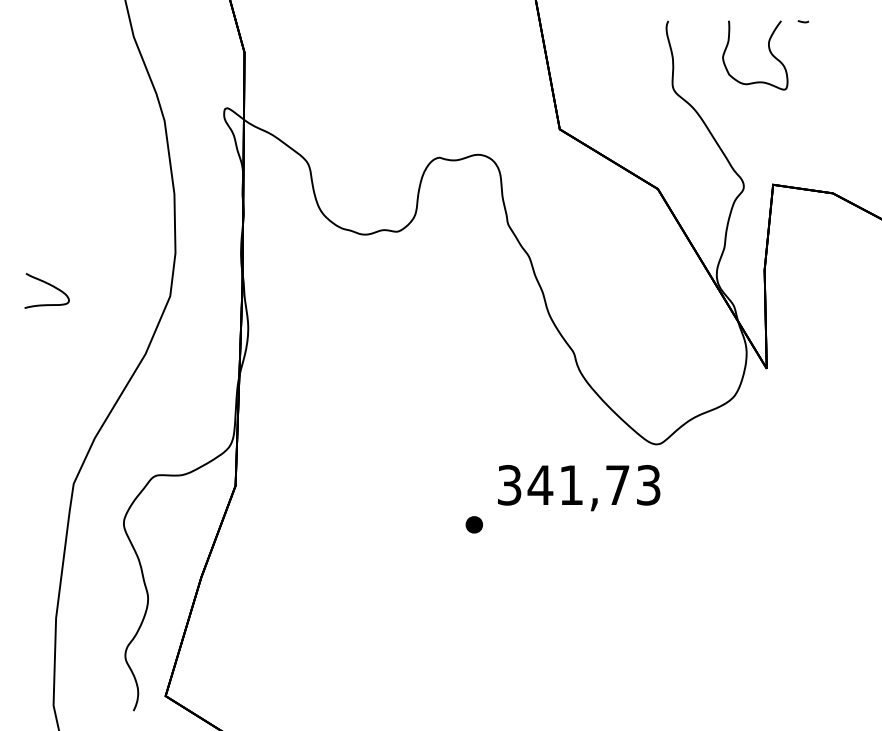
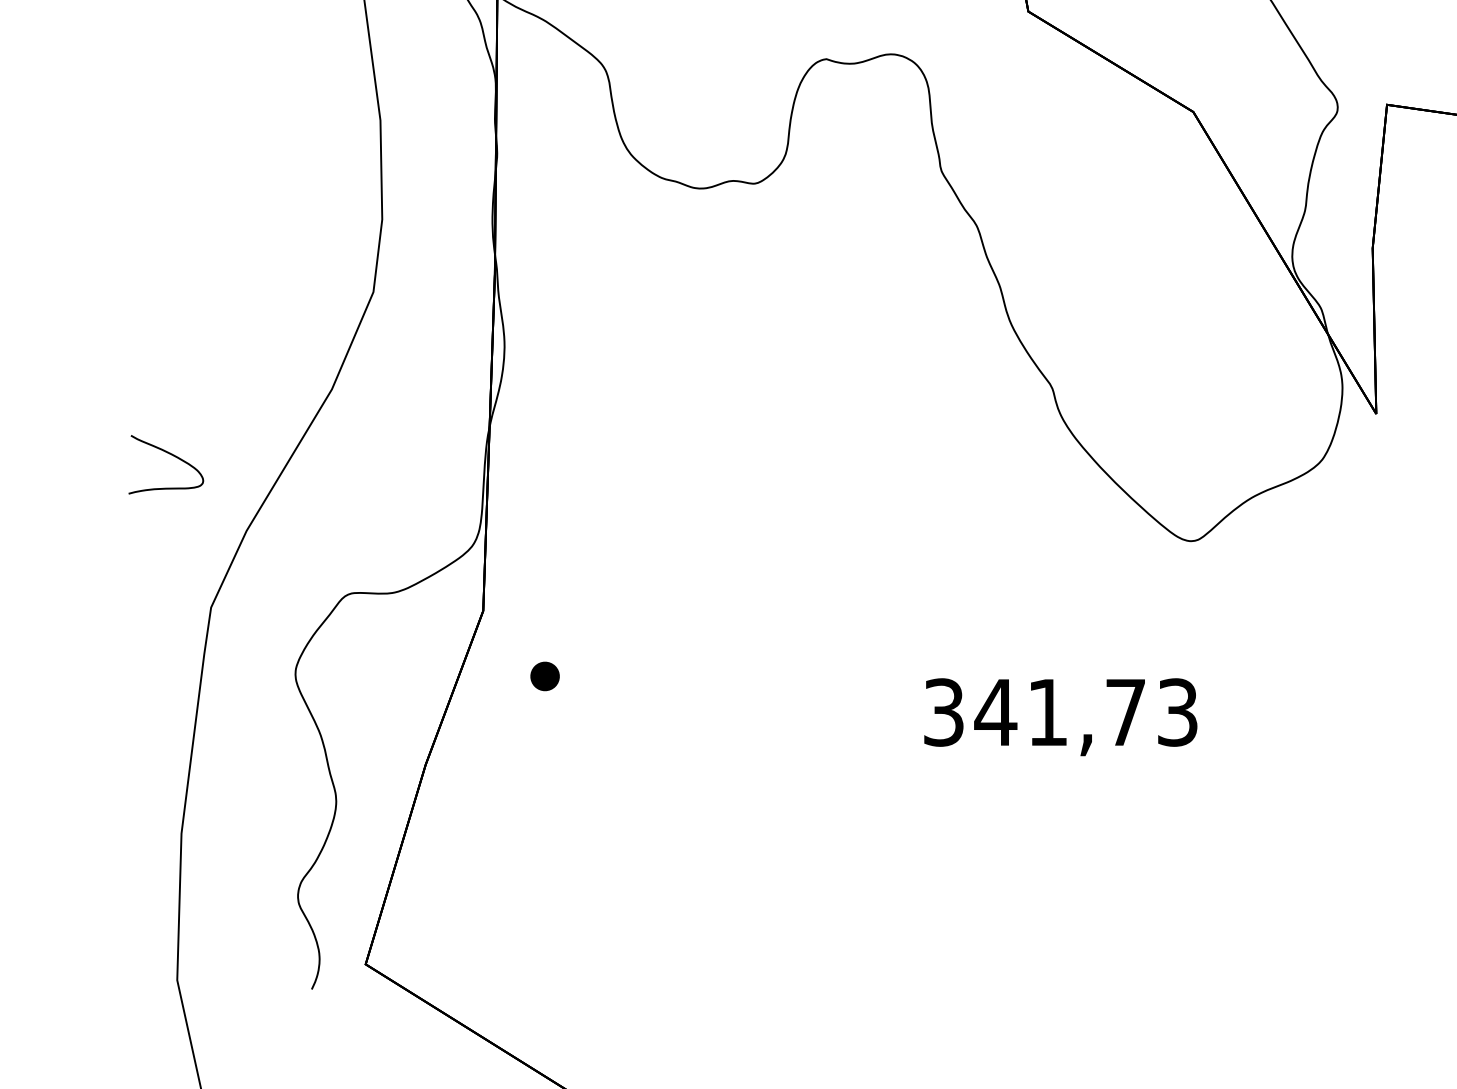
curve: (49, 285) -> (170, 455), moved
text: (579, 488) -> (1061, 717), moved
part: (473, 524) -> (543, 675), moved

